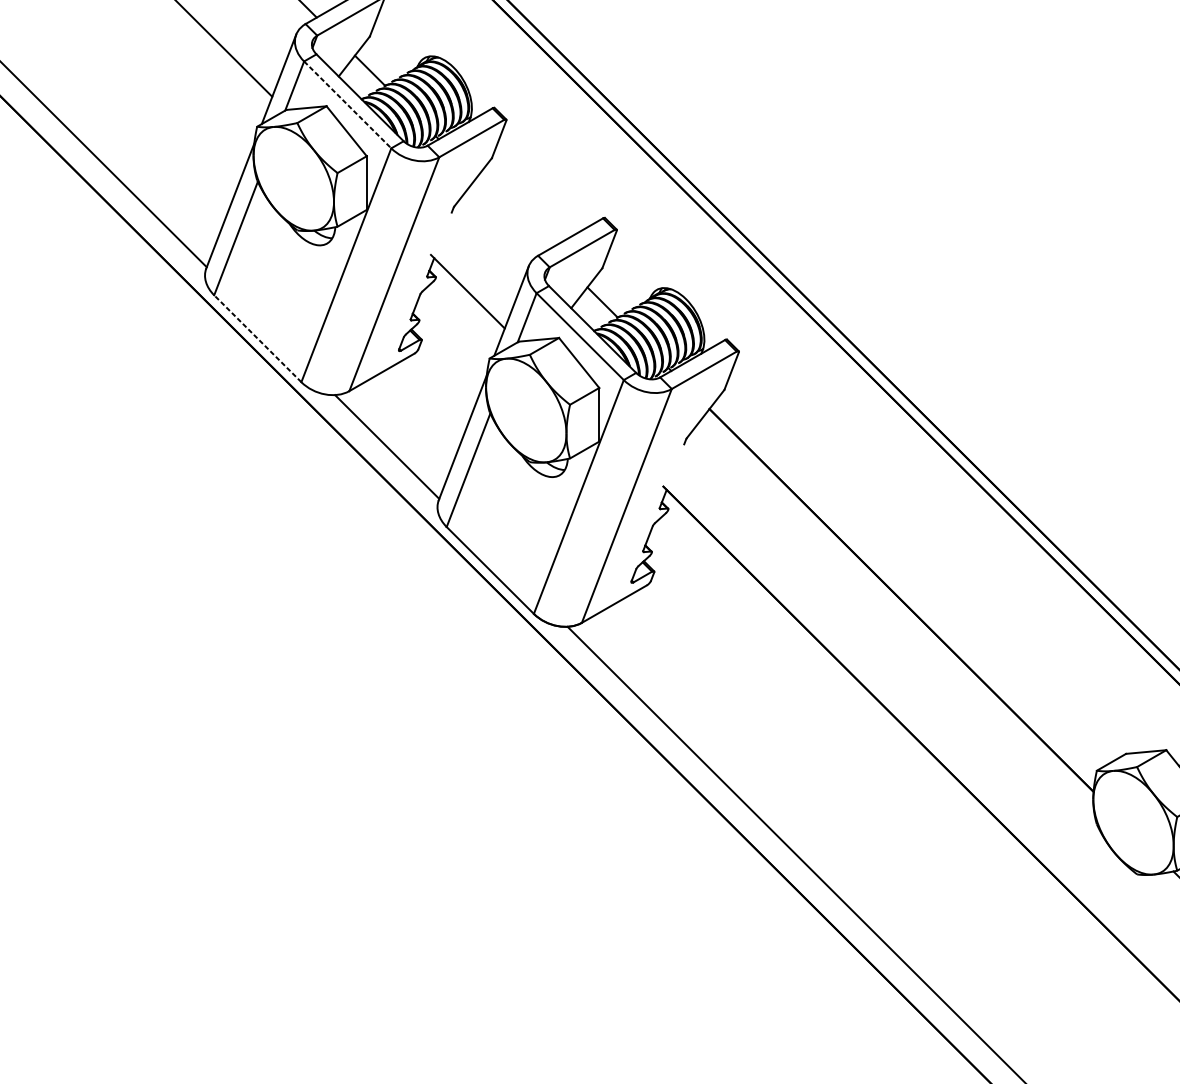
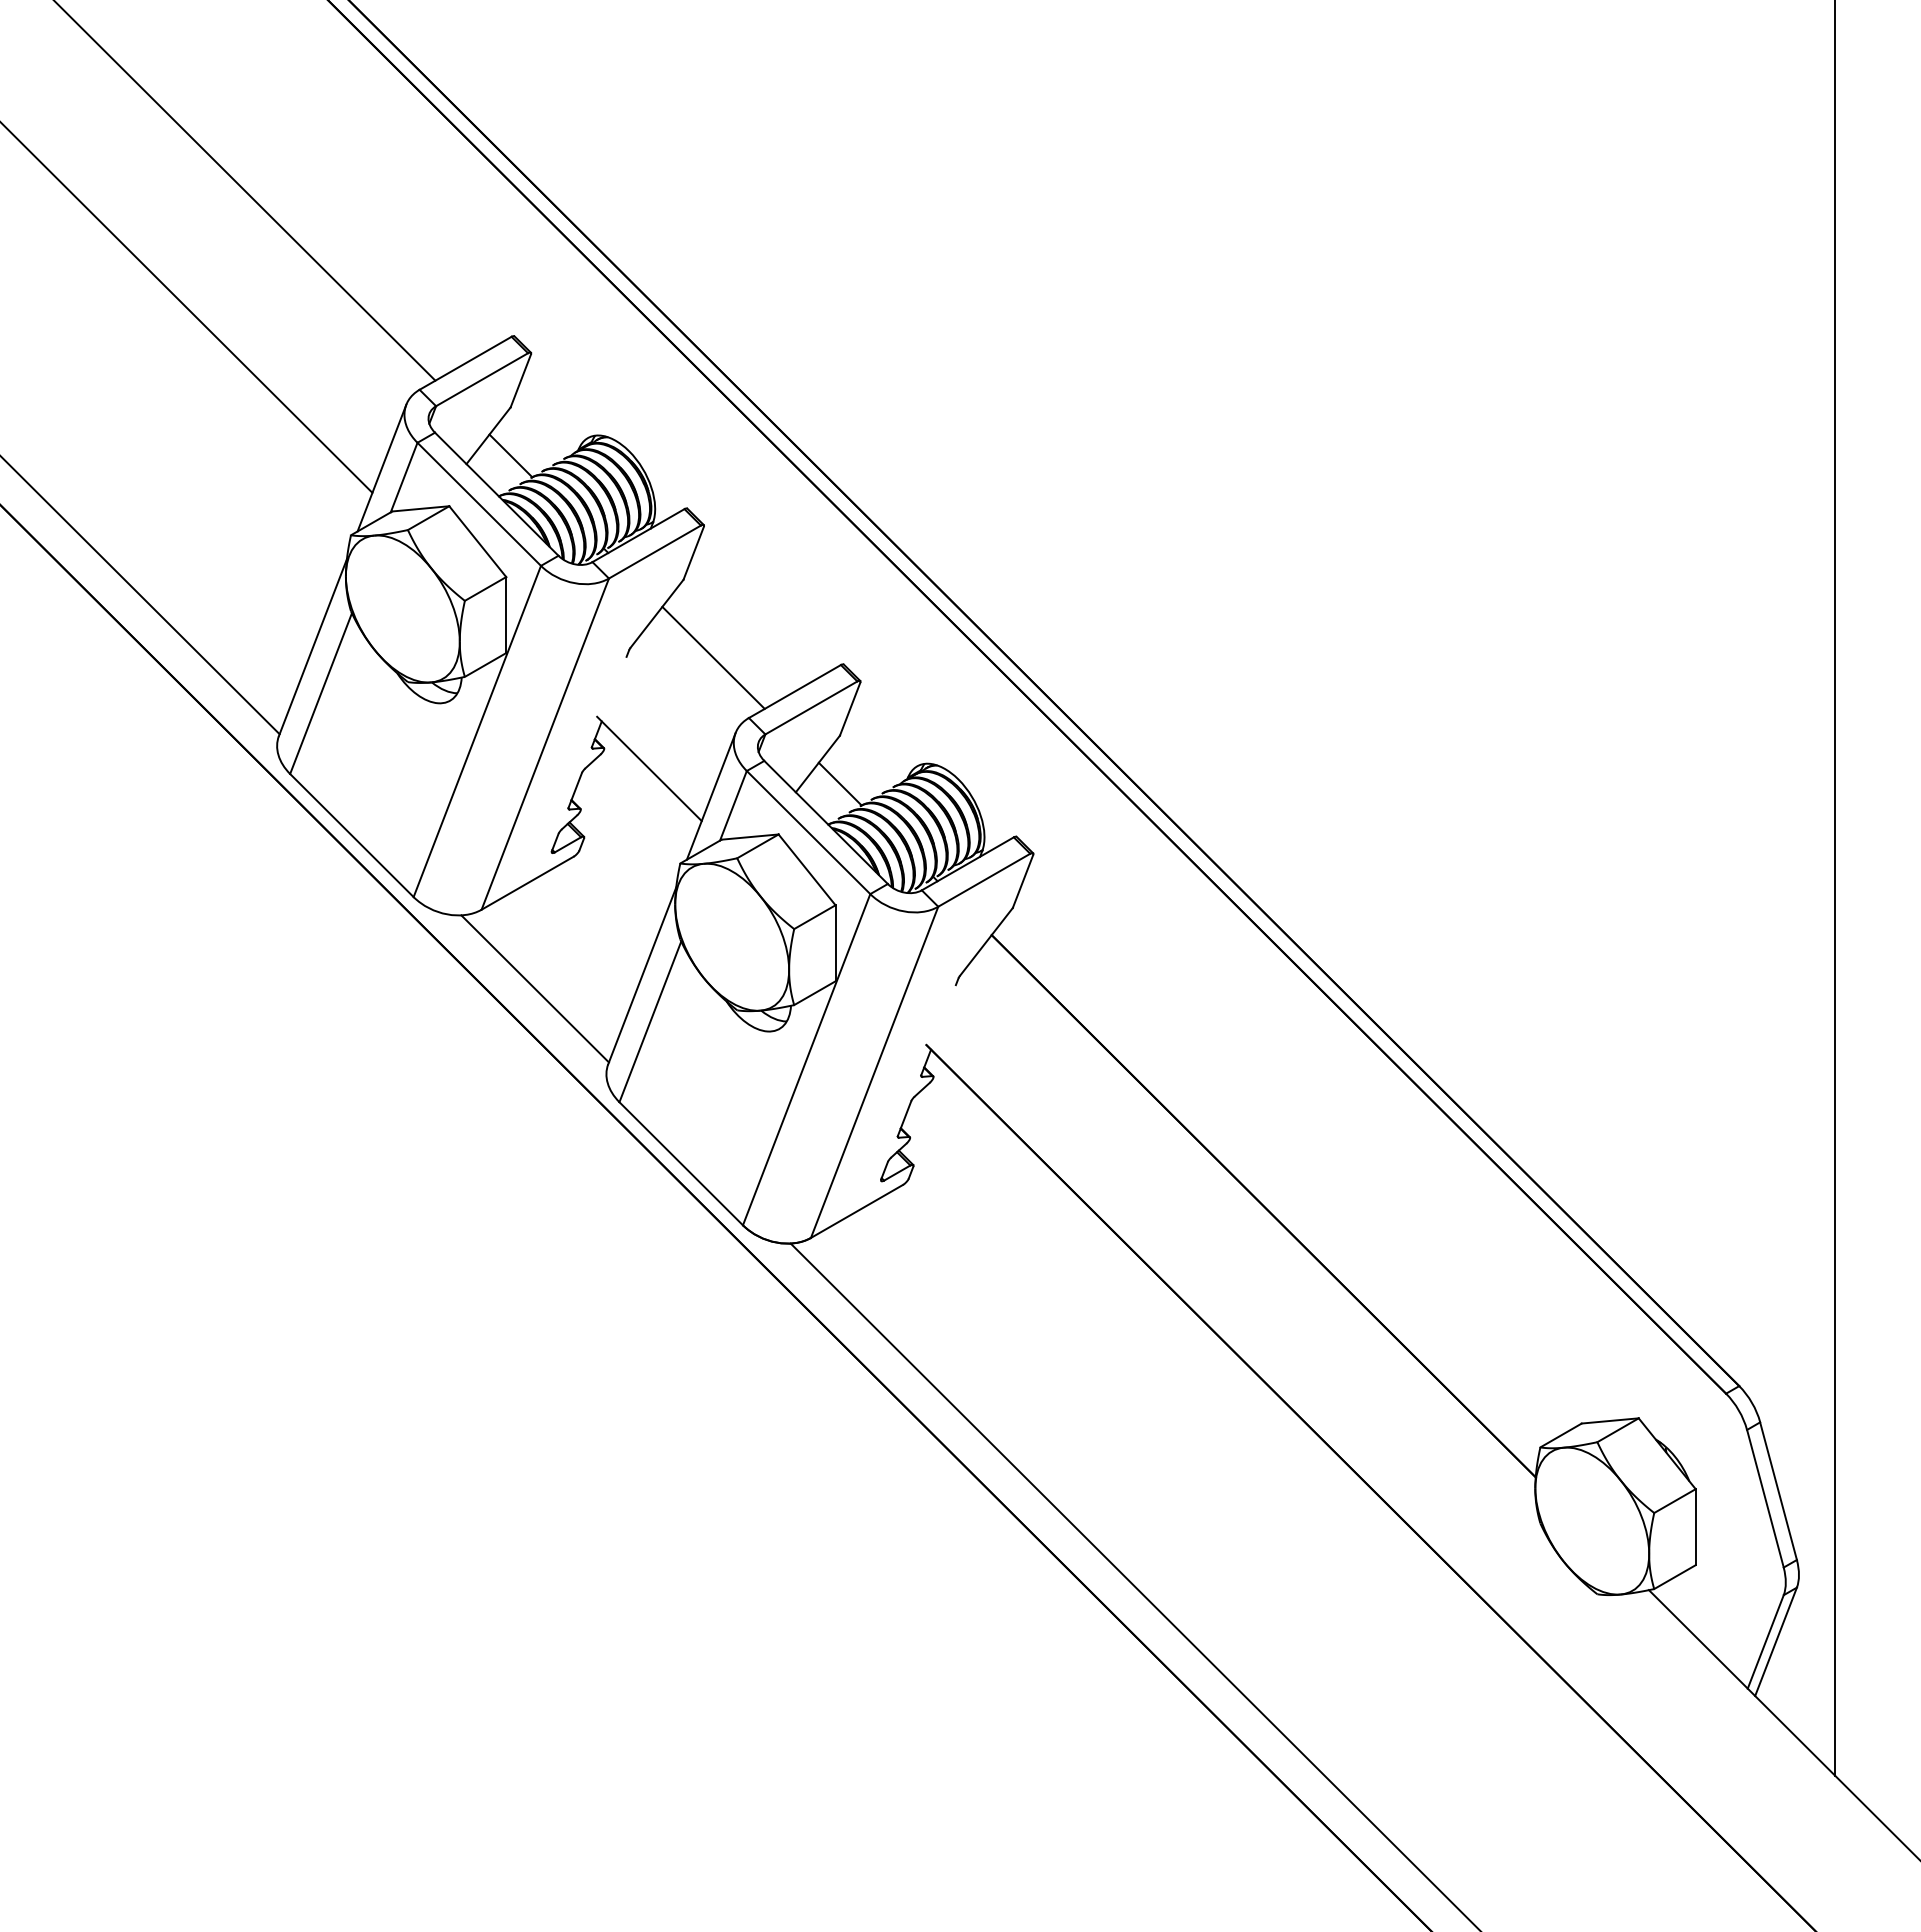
line: (347, 105) -> (479, 504), dashed -> solid
line: (513, 213) -> (713, 657), added
line: (257, 338) -> (351, 835), dashed -> solid

